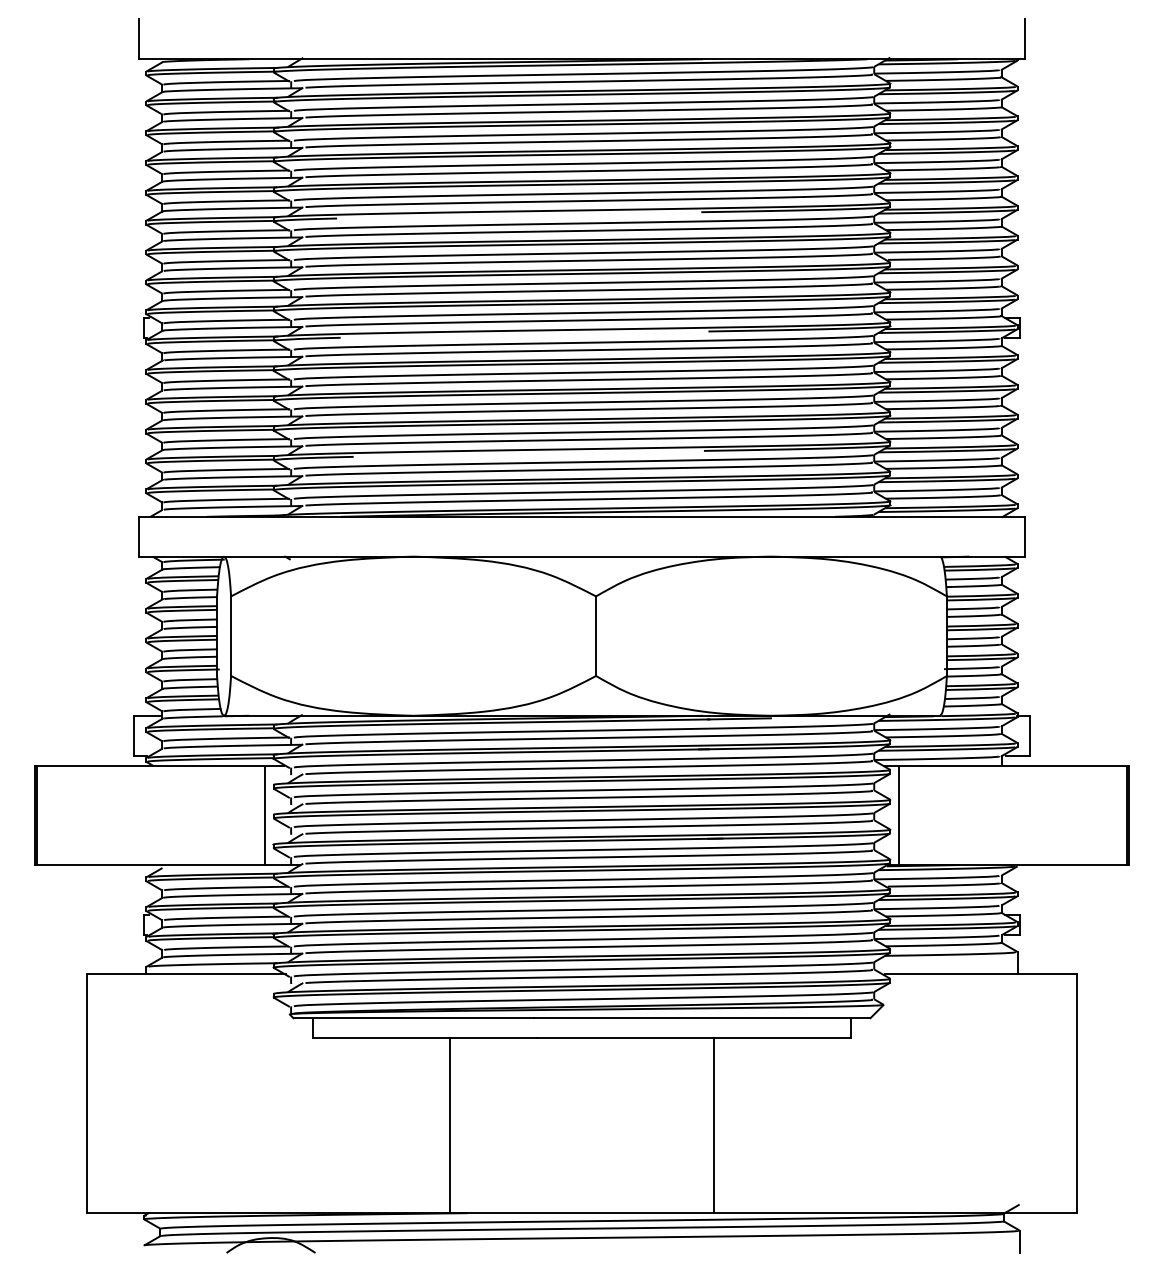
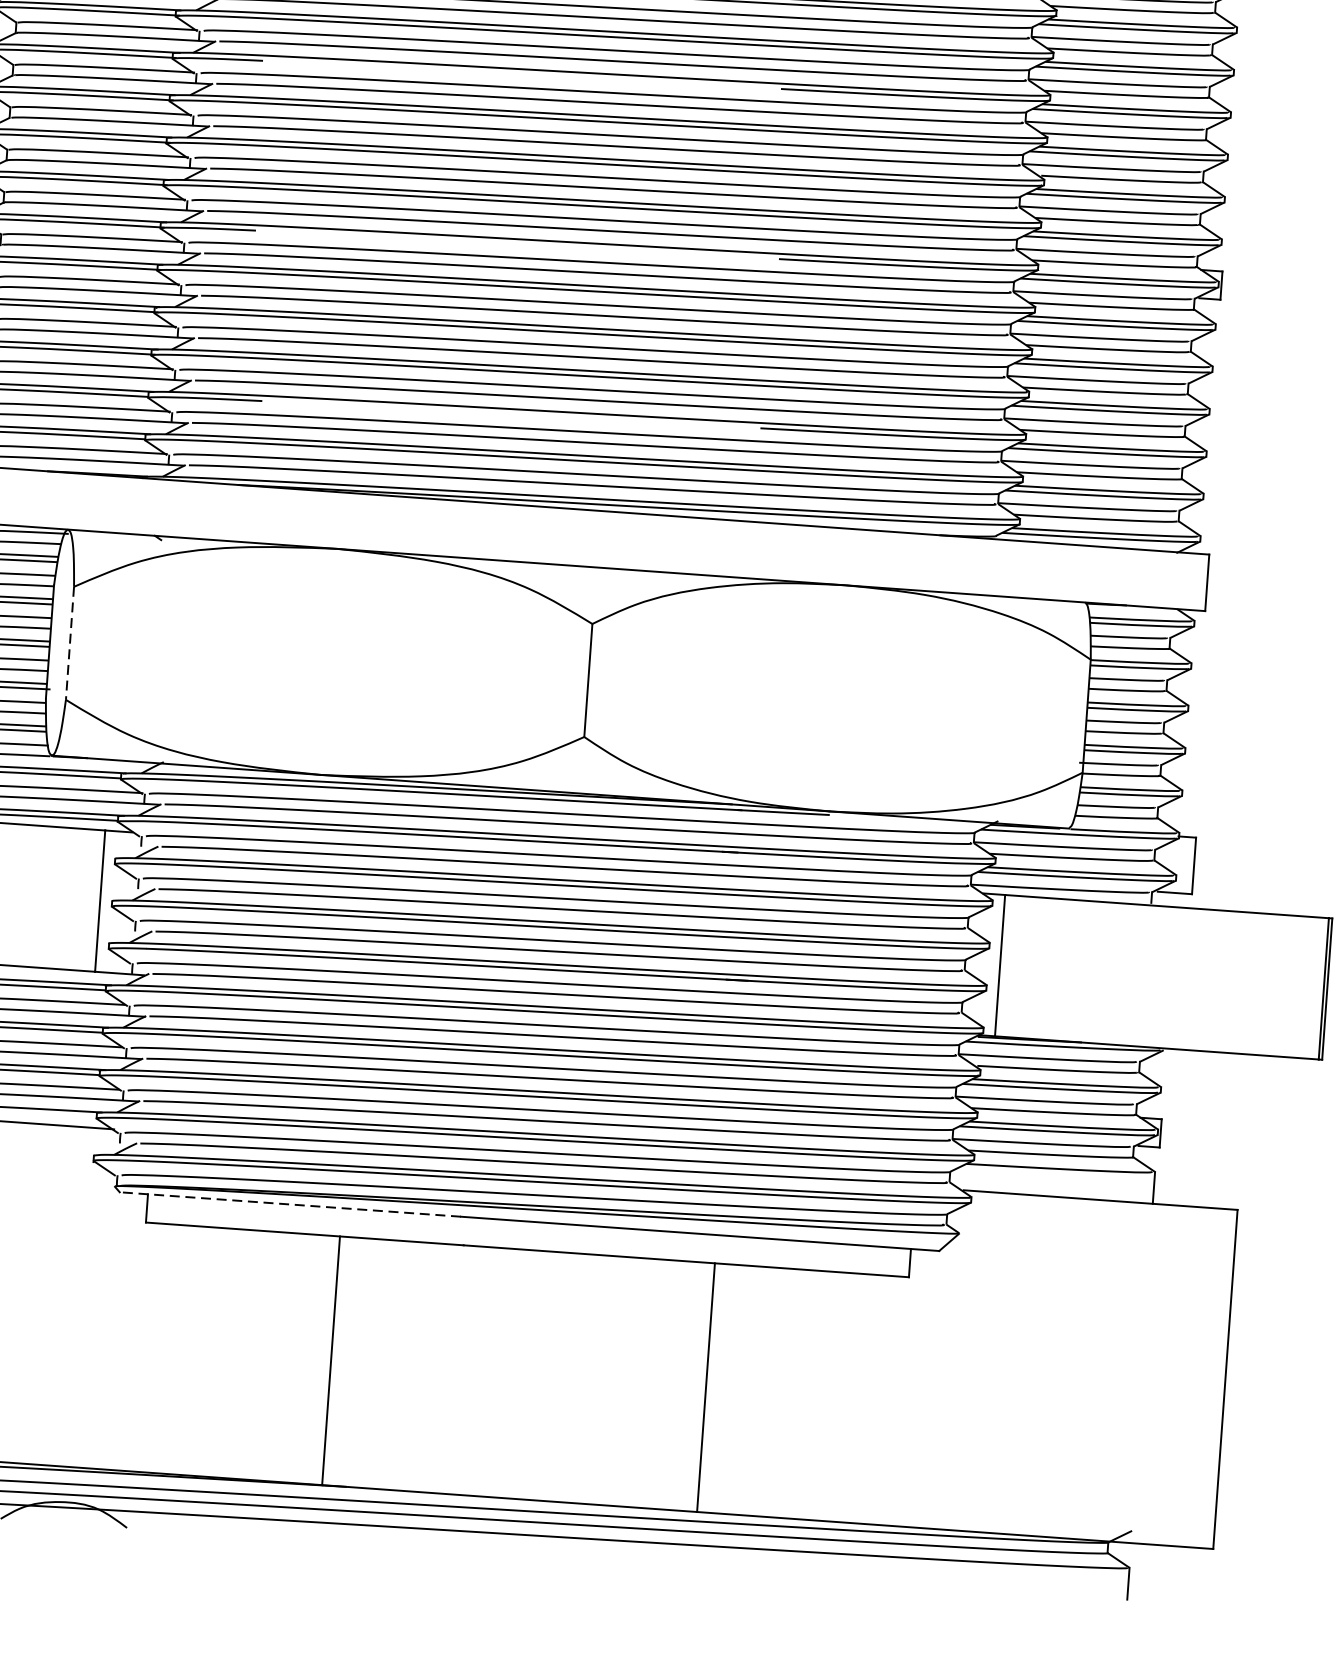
line: (231, 636) -> (70, 643), solid -> dashed
line: (413, 1018) -> (290, 1204), solid -> dashed

